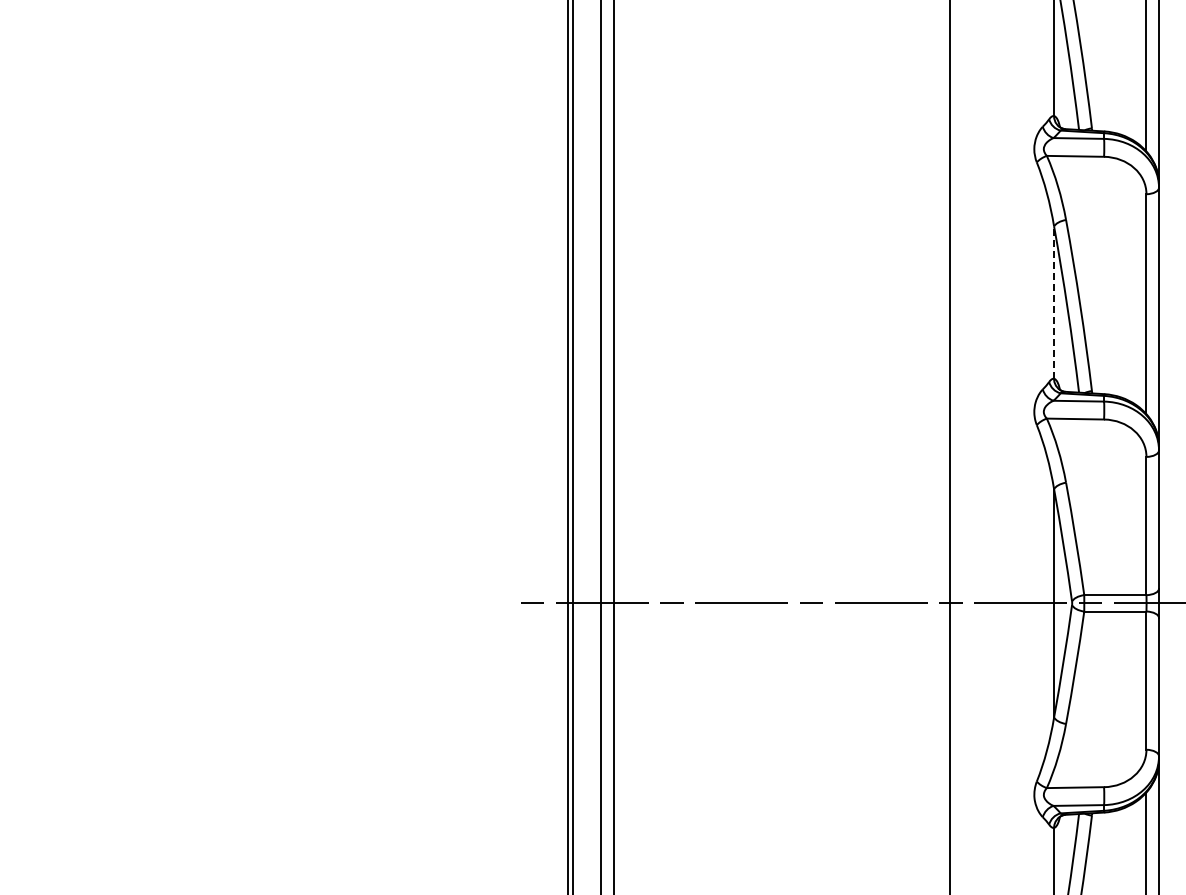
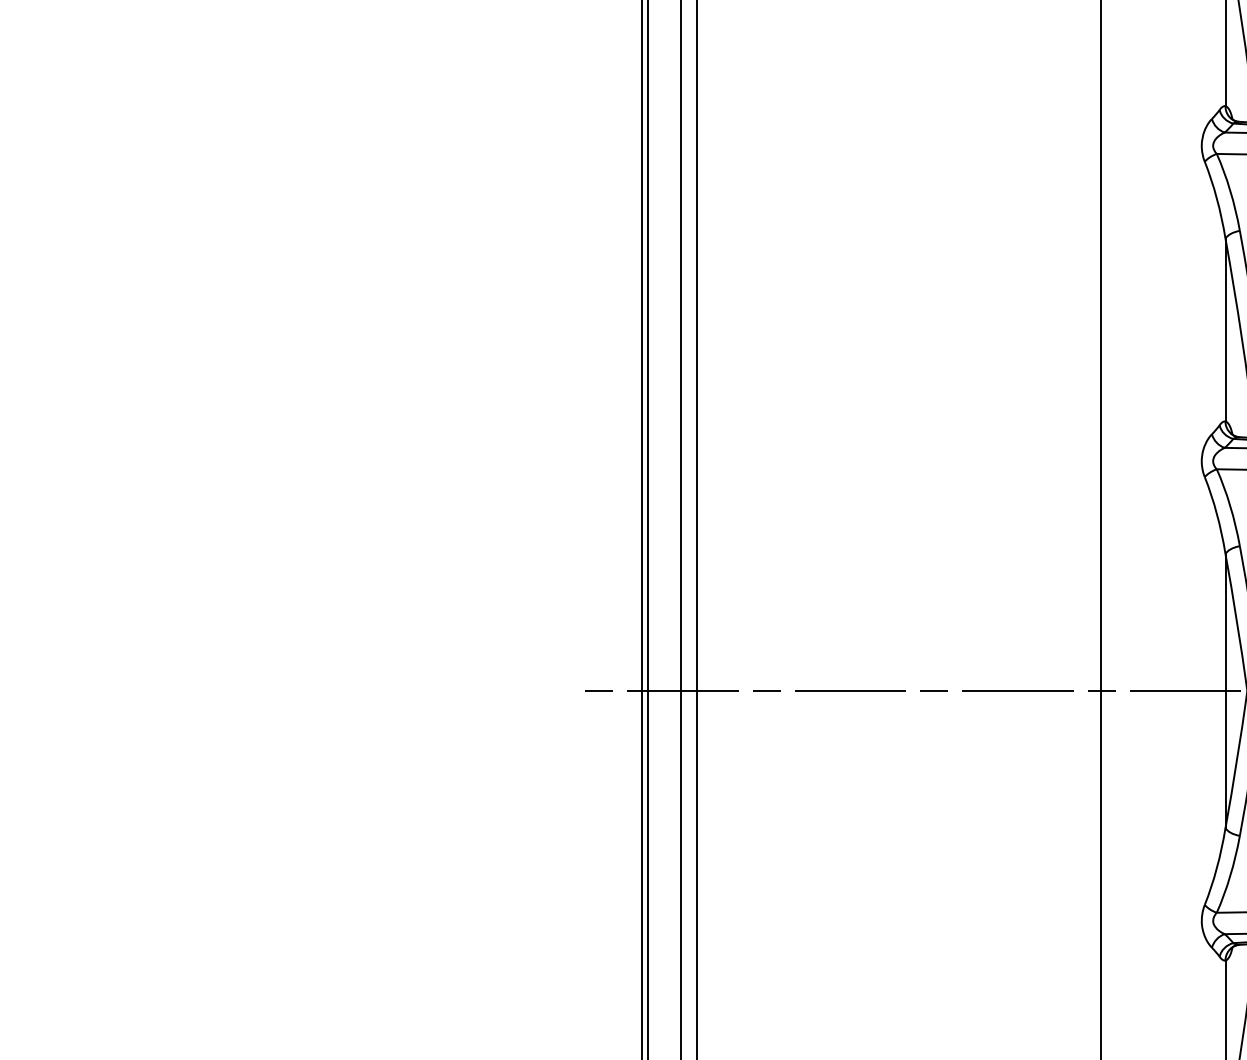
line: (1054, 302) -> (1225, 329), dashed -> solid

